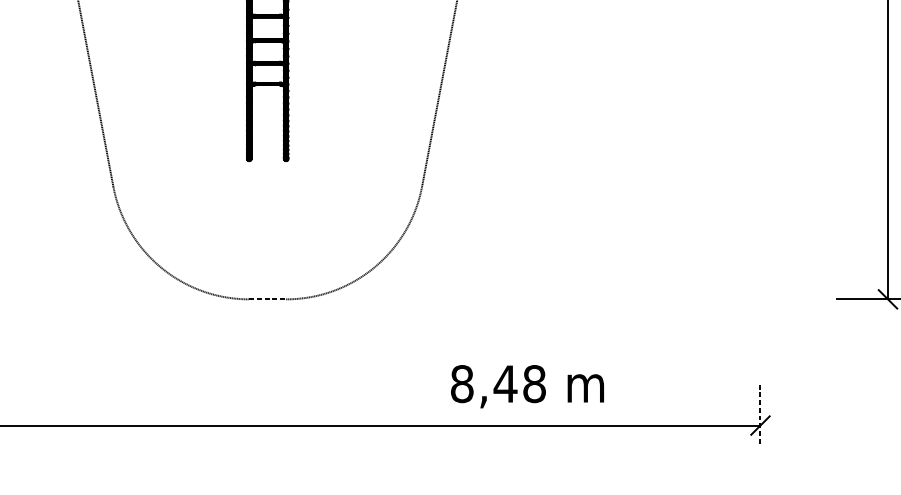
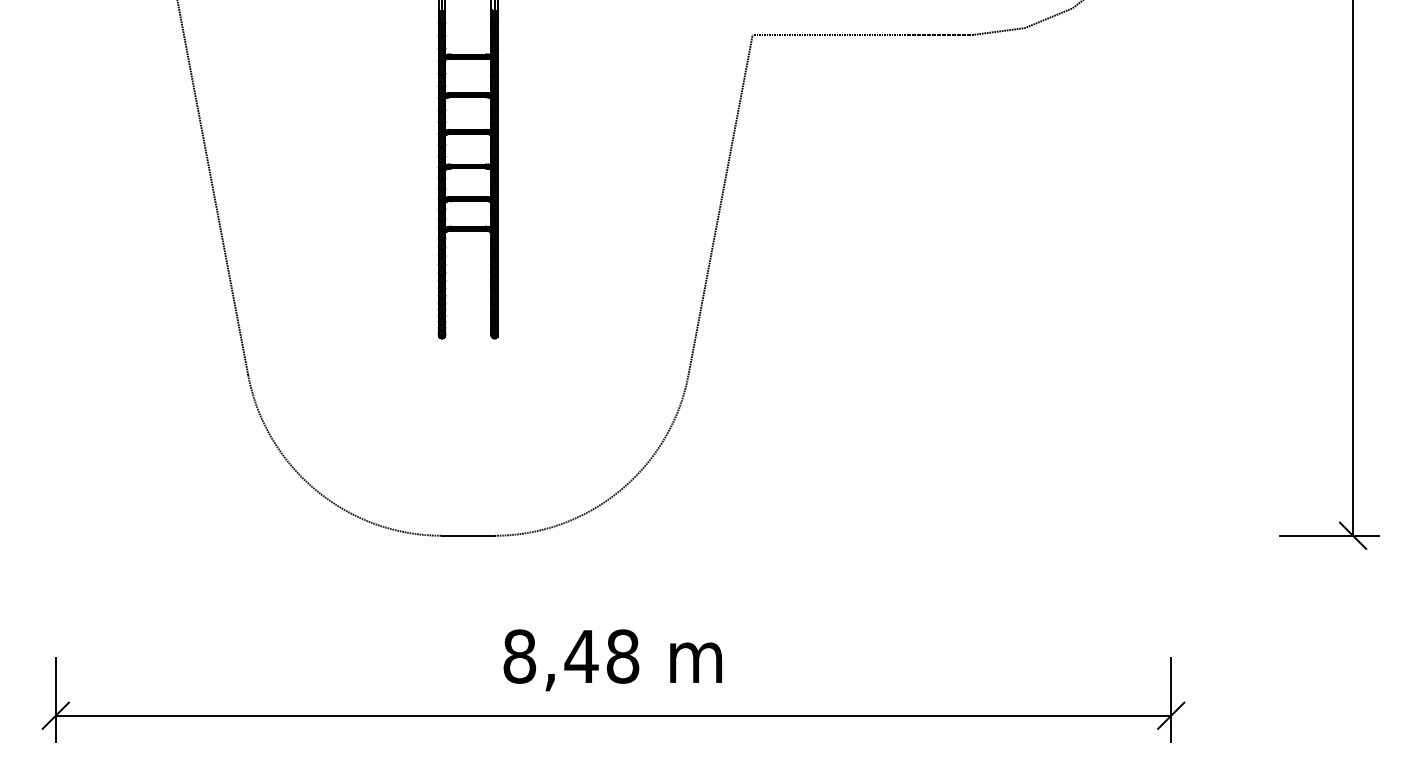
line: (267, 299) -> (468, 535), dashed -> solid
text: (527, 386) -> (612, 660), moved
line: (760, 414) -> (1171, 700), dashed -> solid

